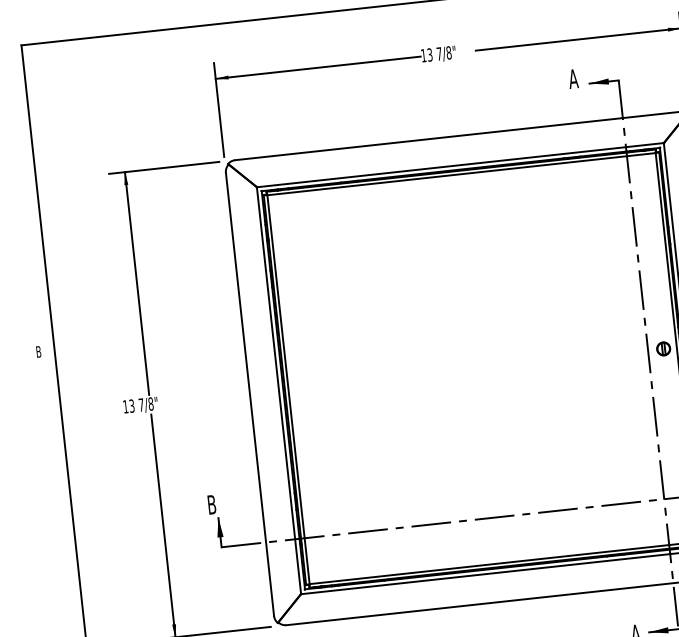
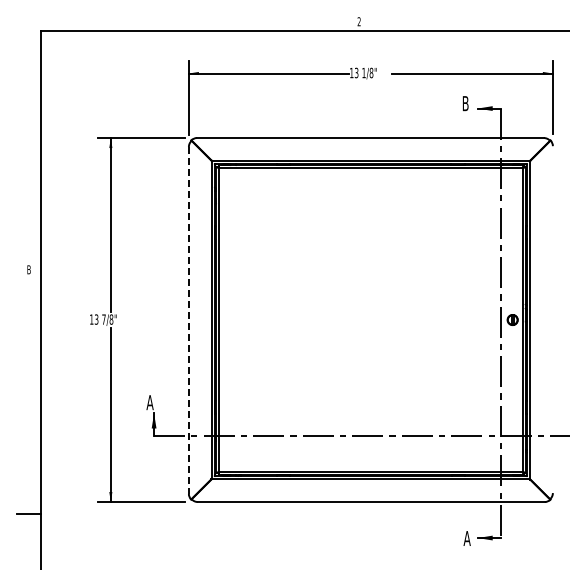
text: (438, 53) -> (363, 72), 7/8" -> 1/8"
text: (573, 78) -> (465, 103), A -> B
line: (249, 394) -> (188, 320), solid -> dashed
text: (211, 504) -> (149, 402), B -> A

